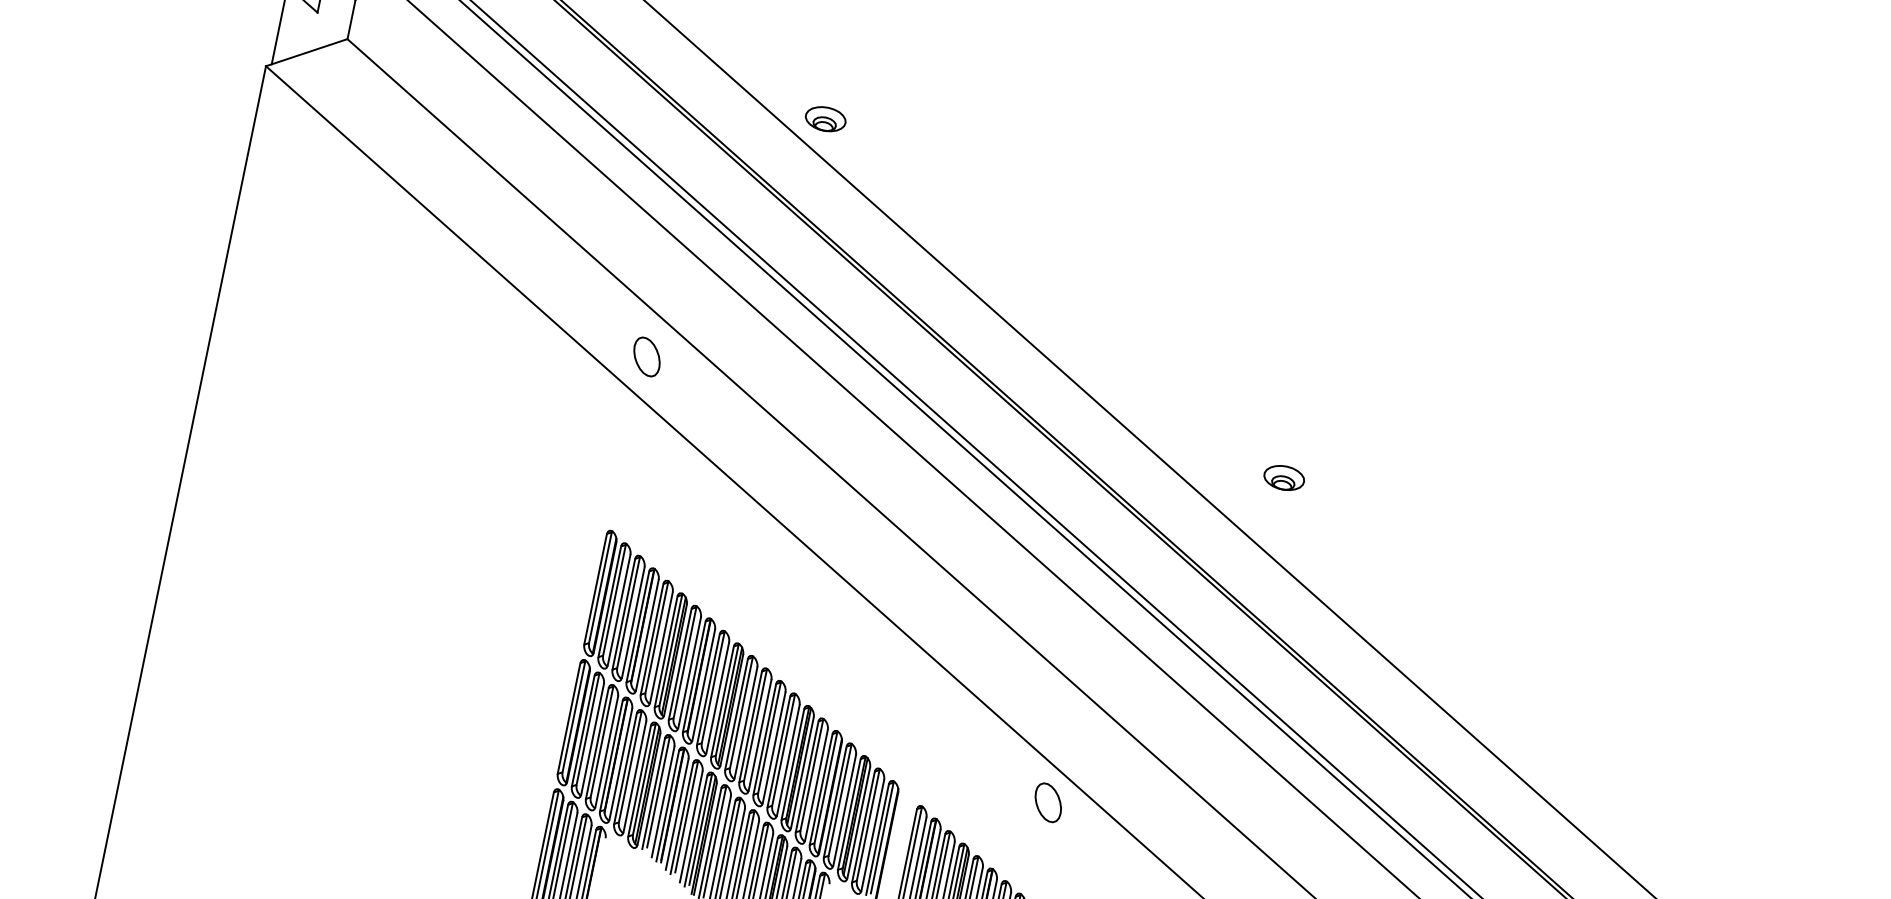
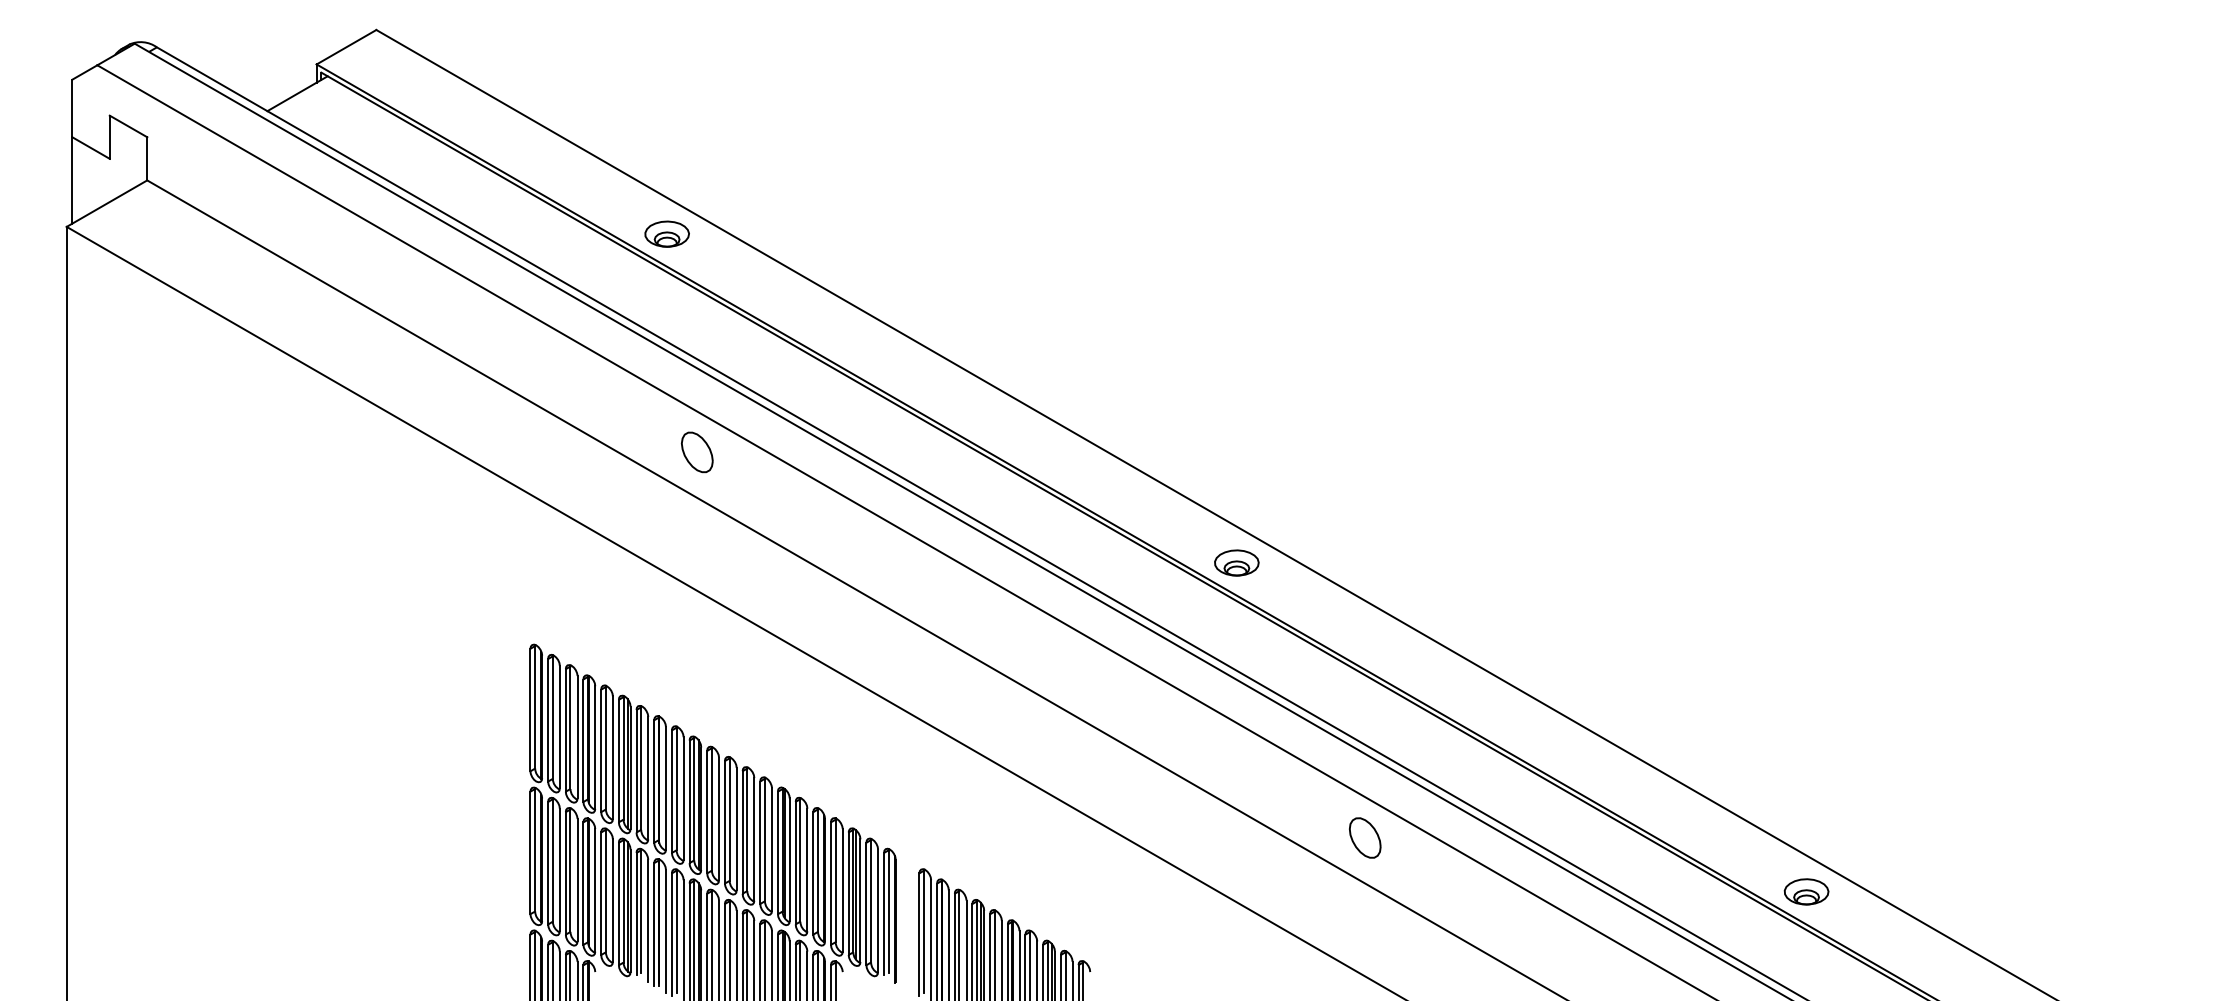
part: (825, 118) -> (666, 233), moved
part: (646, 356) -> (696, 452), moved
part: (1284, 477) -> (1236, 562), moved
part: (1048, 802) -> (1365, 837), moved

